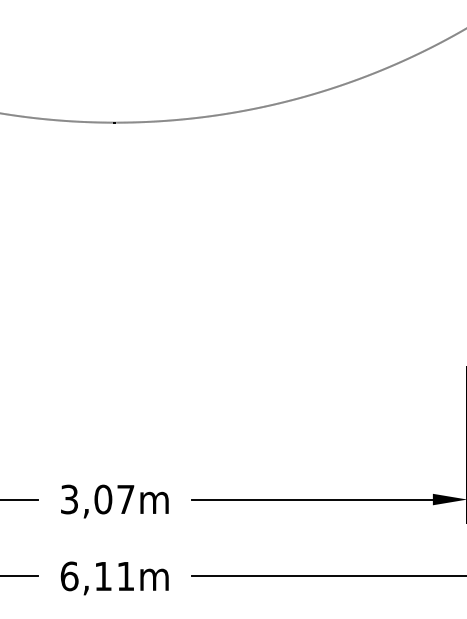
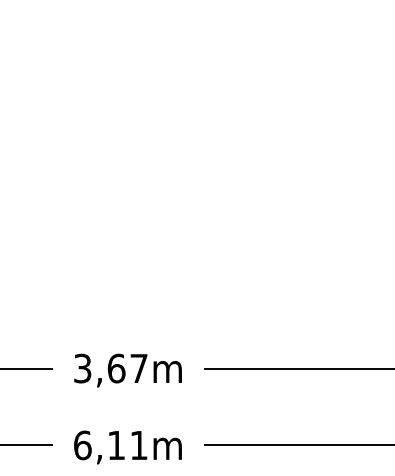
text: (103, 499) -> (116, 368), 3,07m -> 3,67m

